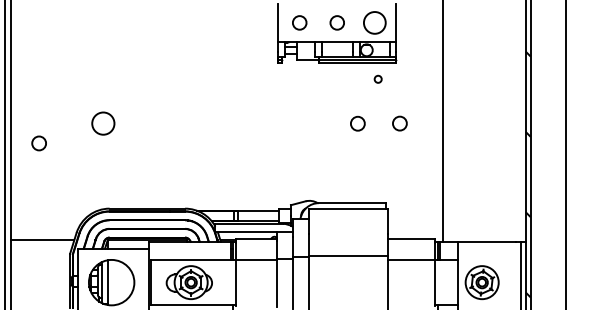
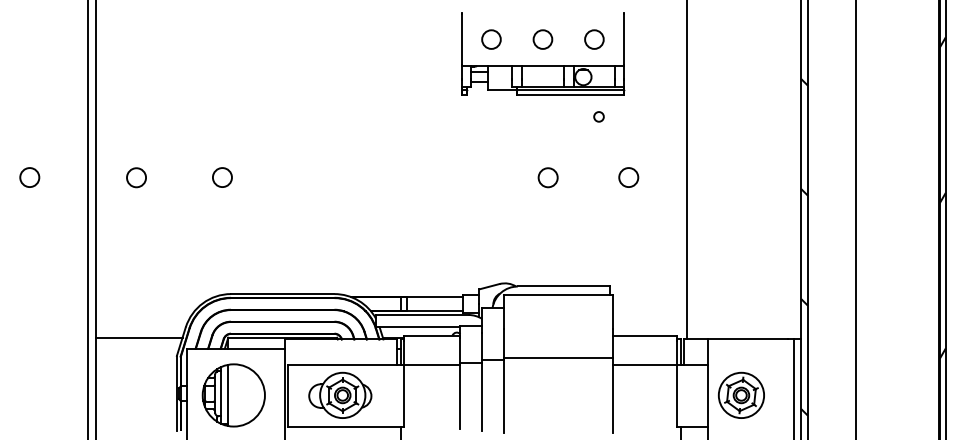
circle: (374, 22) -> (594, 39), size x0.62
circle: (102, 123) -> (221, 177), size x0.62
circle: (357, 123) -> (547, 177), moved
circle: (39, 143) -> (136, 177), moved

